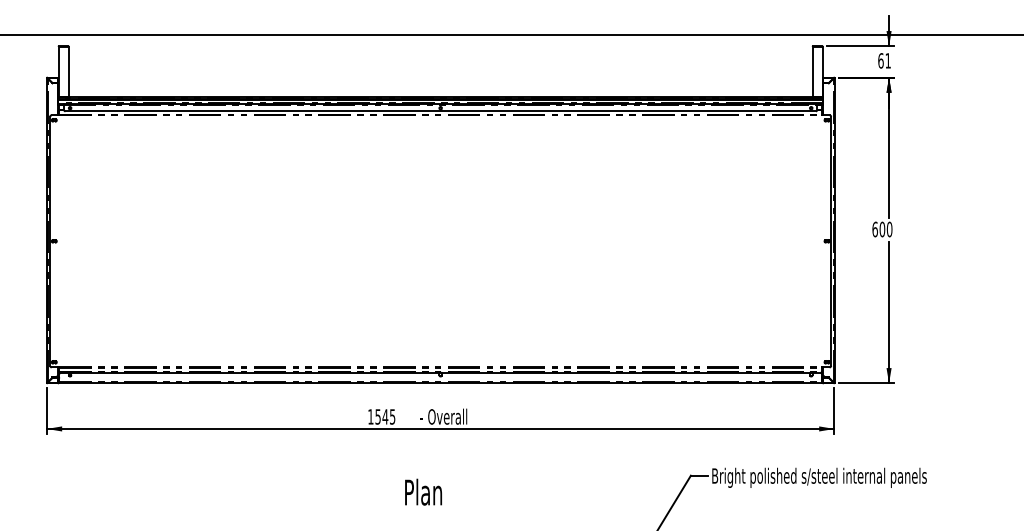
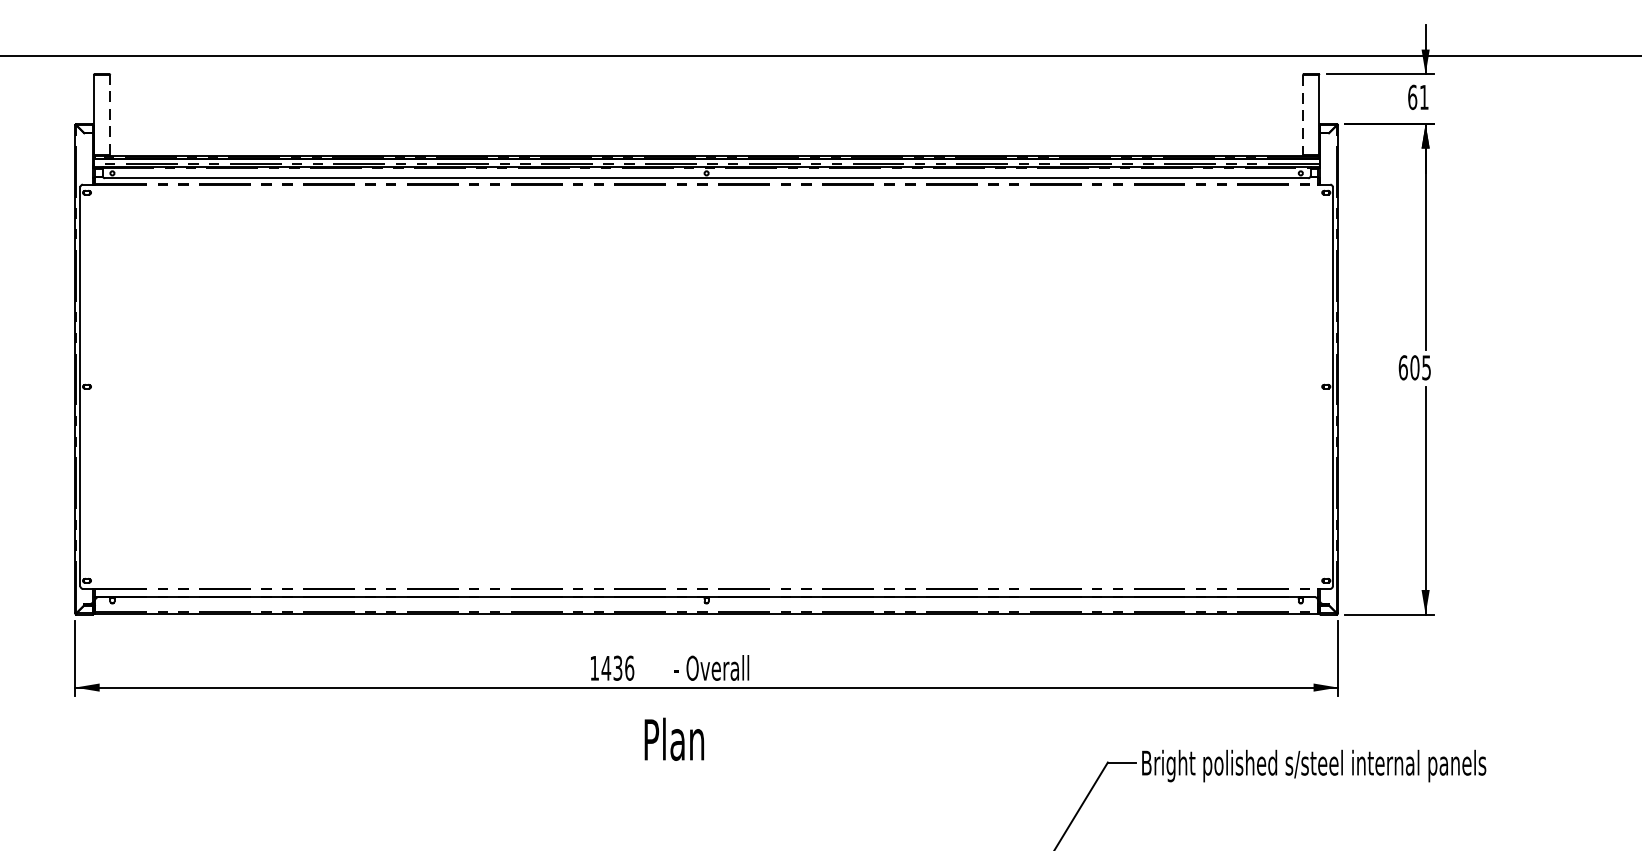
line: (68, 71) -> (109, 114), solid -> dashed
line: (812, 71) -> (1302, 114), solid -> dashed
text: (889, 229) -> (1426, 367), 600 -> 605
text: (385, 416) -> (618, 667), 1545 -> 1436
text: (423, 491) -> (674, 738), moved

